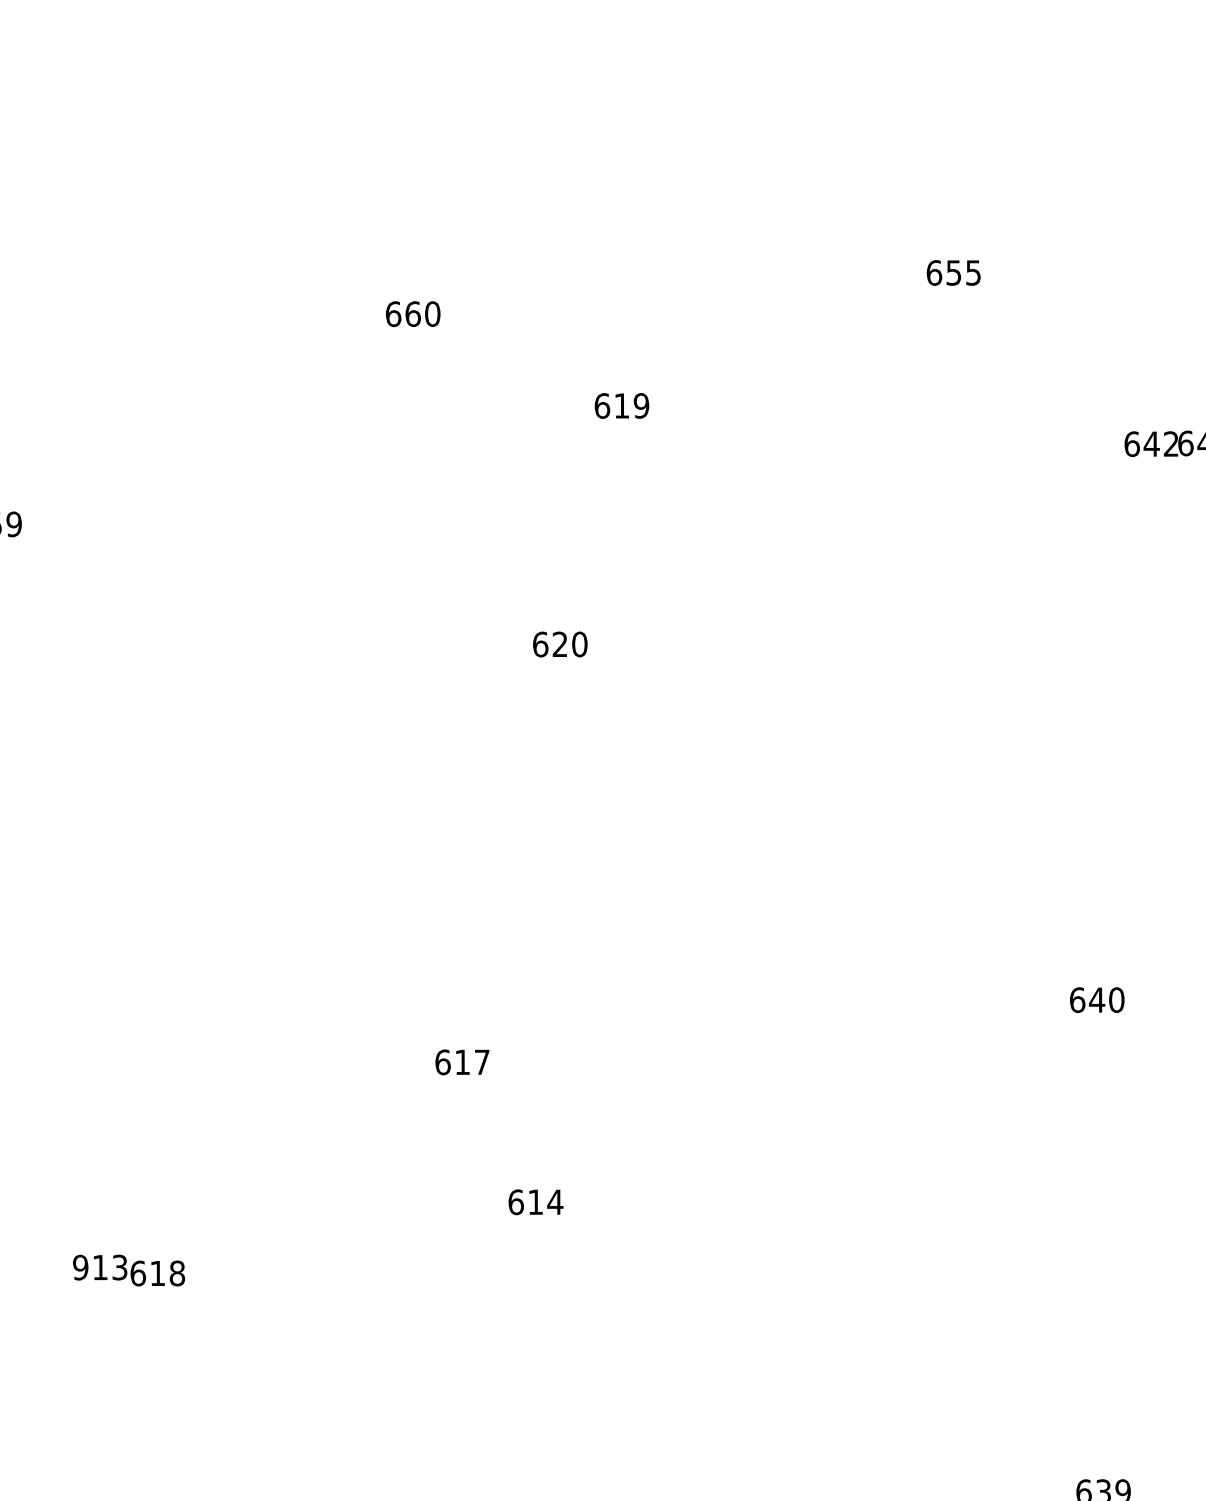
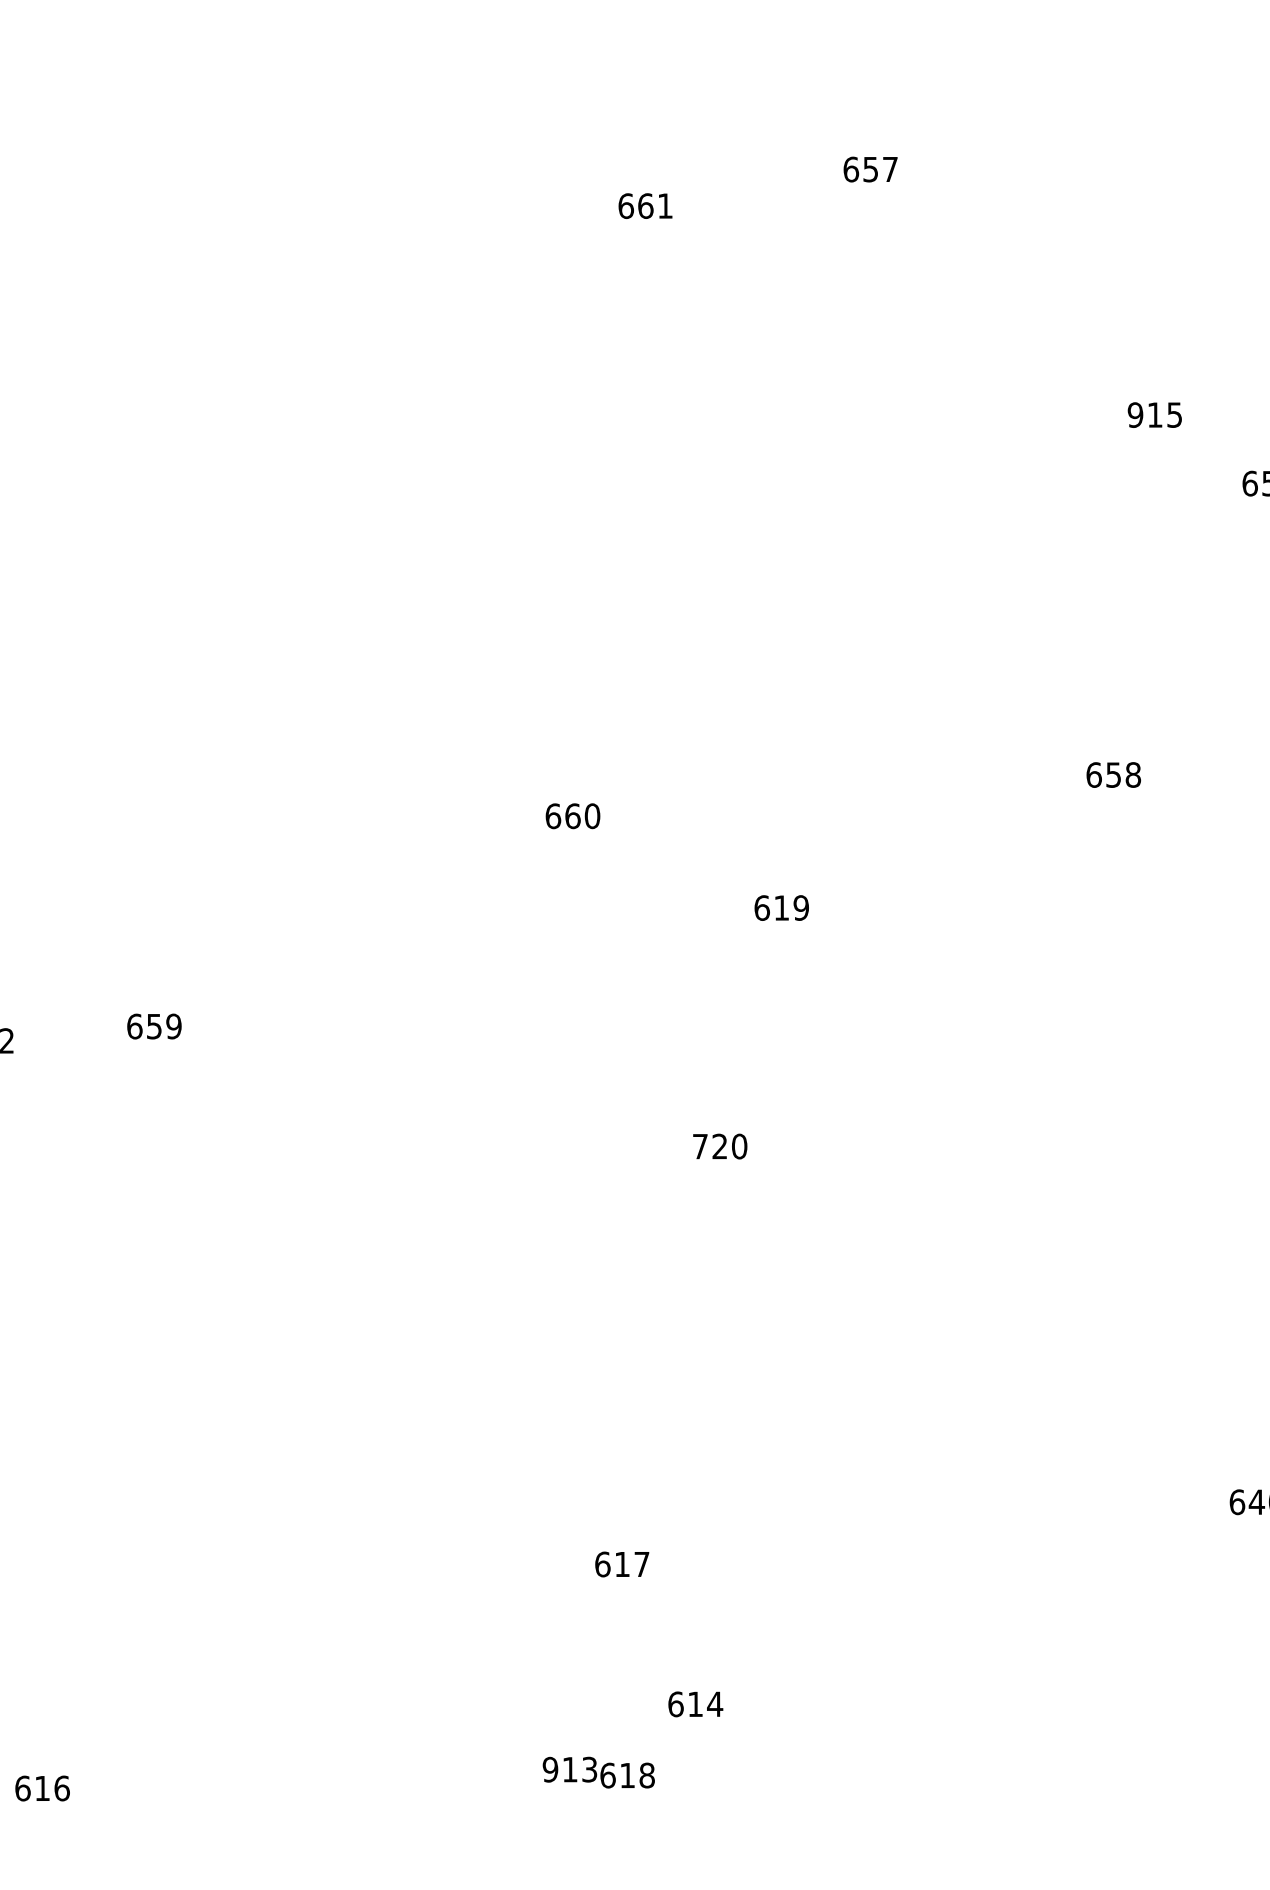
text: (973, 272) -> (1133, 774), 655 -> 658
text: (540, 644) -> (700, 1146), 620 -> 720
text: (128, 1270) -> (598, 1772), moved

